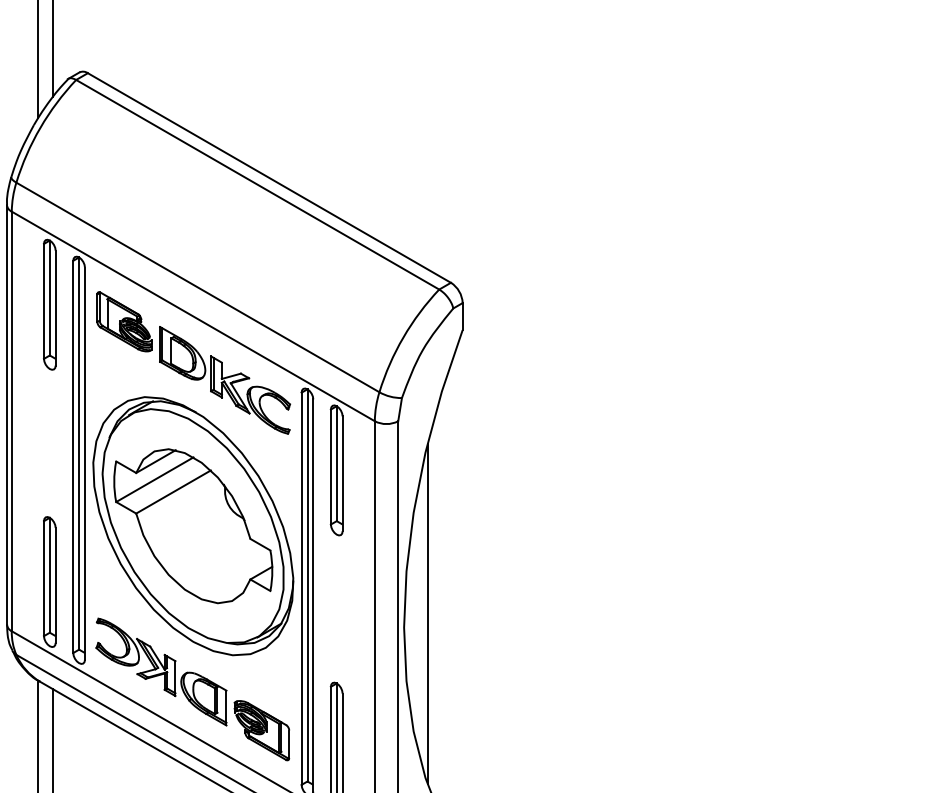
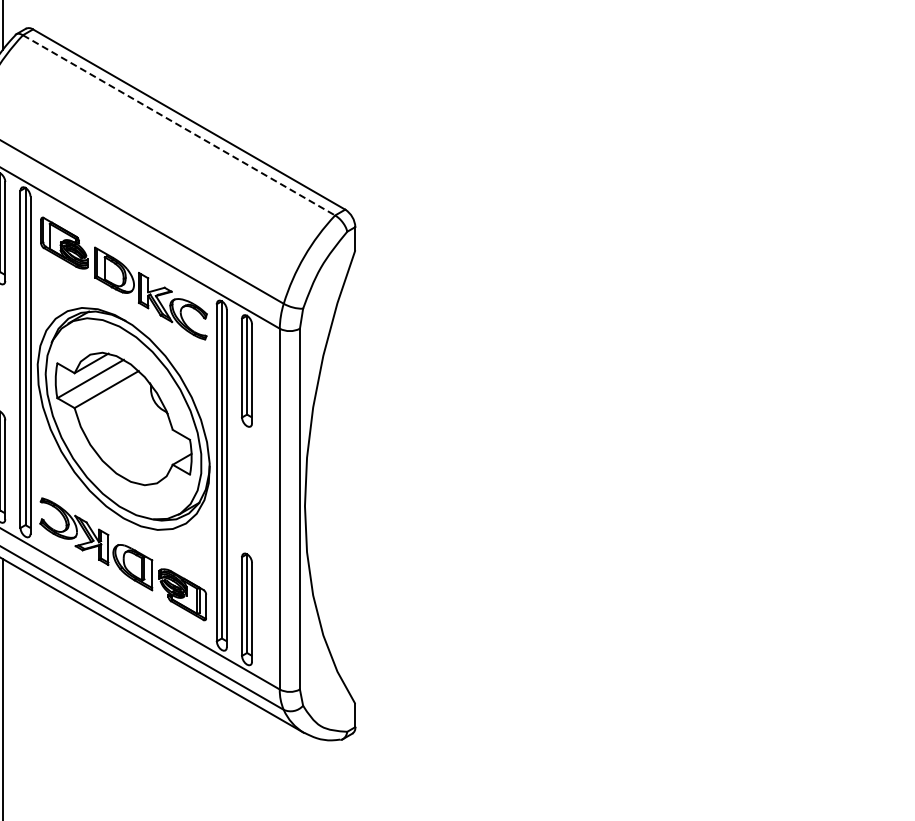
line: (258, 184) -> (179, 125), solid -> dashed
line: (427, 614) -> (325, 494), removed

